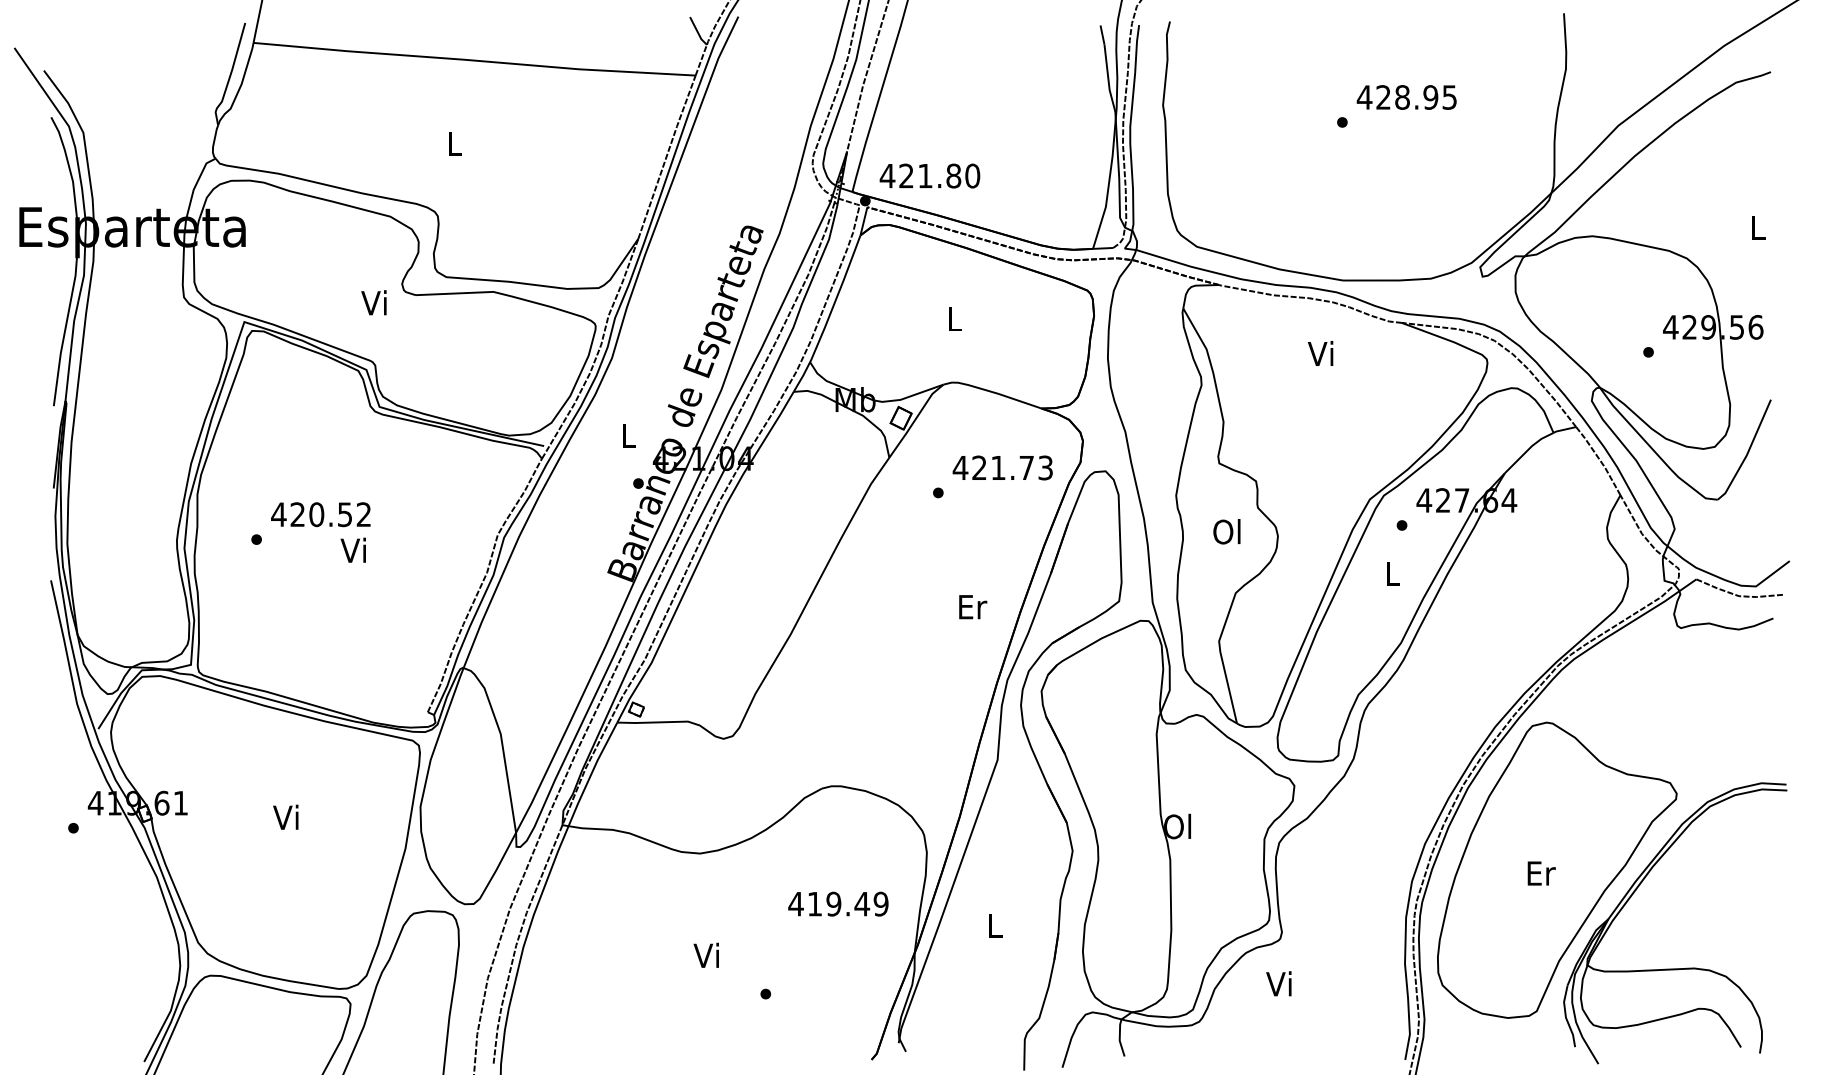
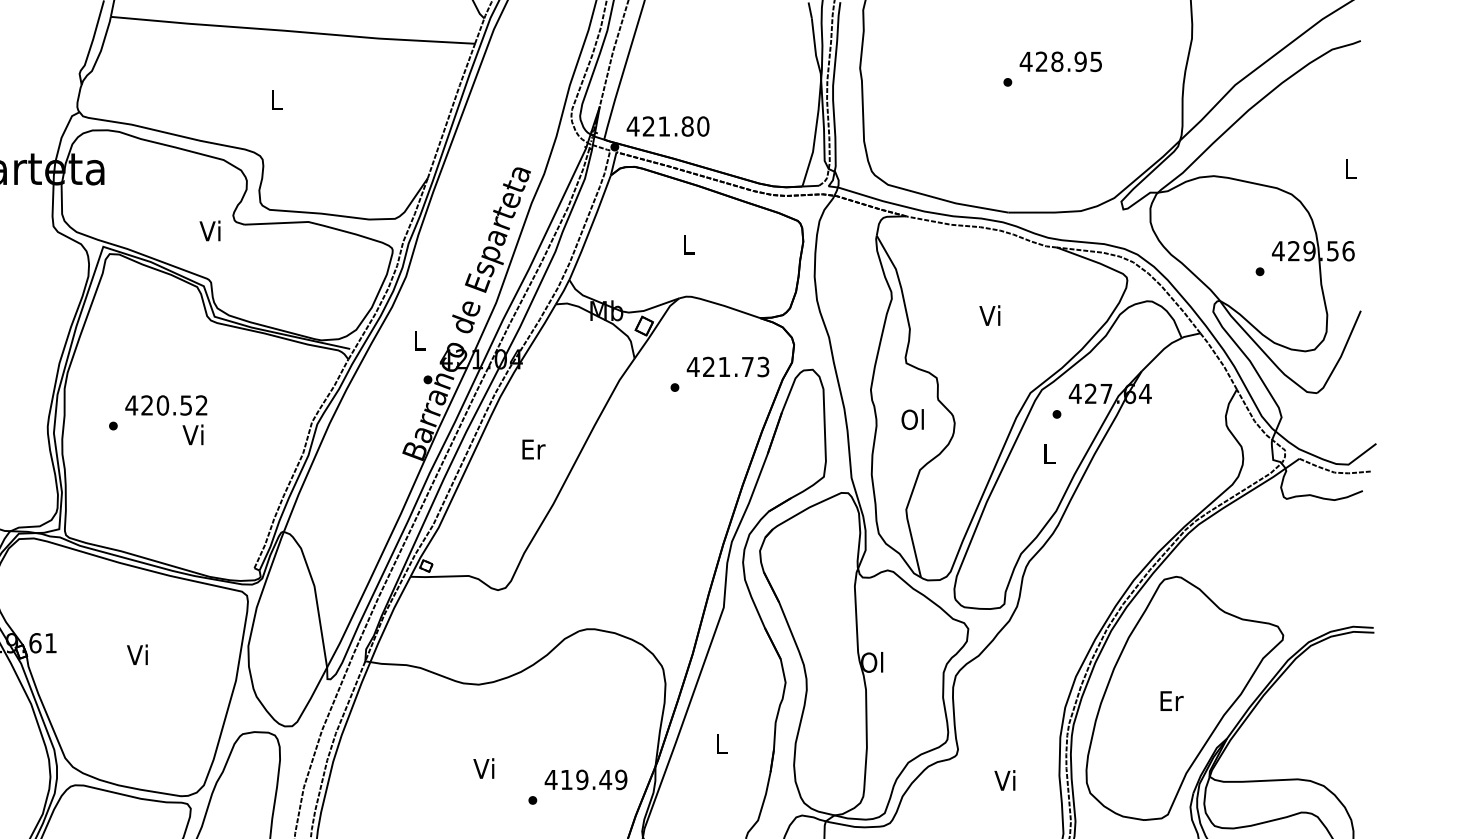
text: (1320, 353) -> (989, 315), moved
text: (973, 607) -> (534, 449), moved
text: (838, 903) -> (586, 779), moved
text: (1278, 983) -> (1004, 780), moved

